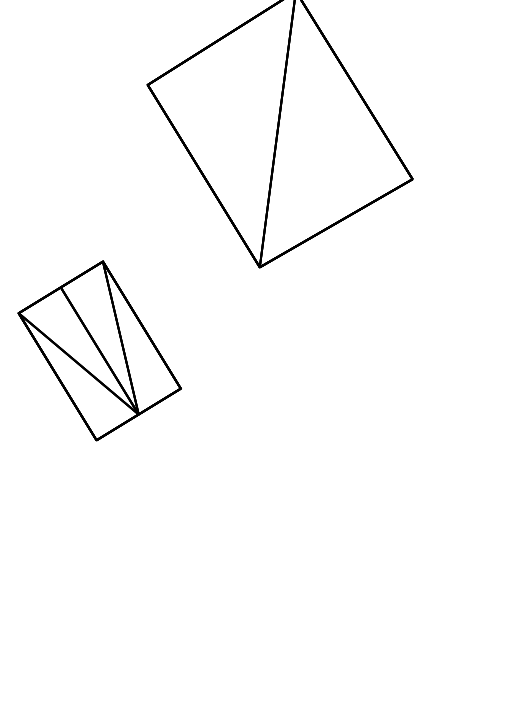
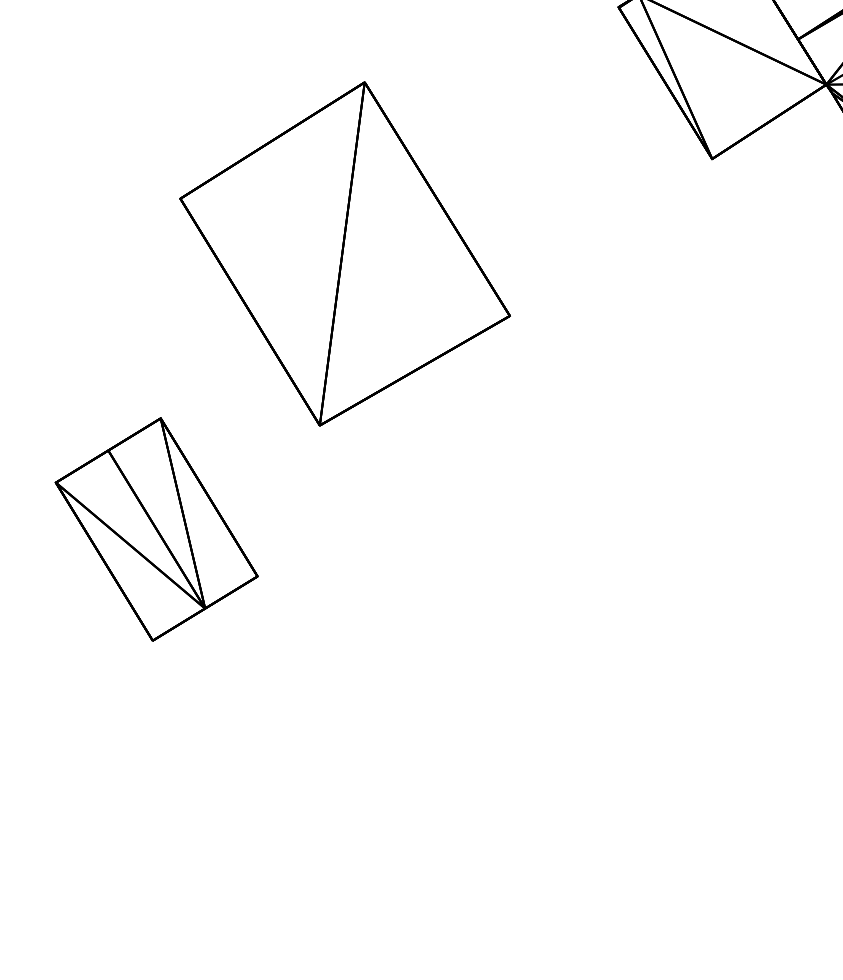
part: (99, 350) -> (156, 529), moved

